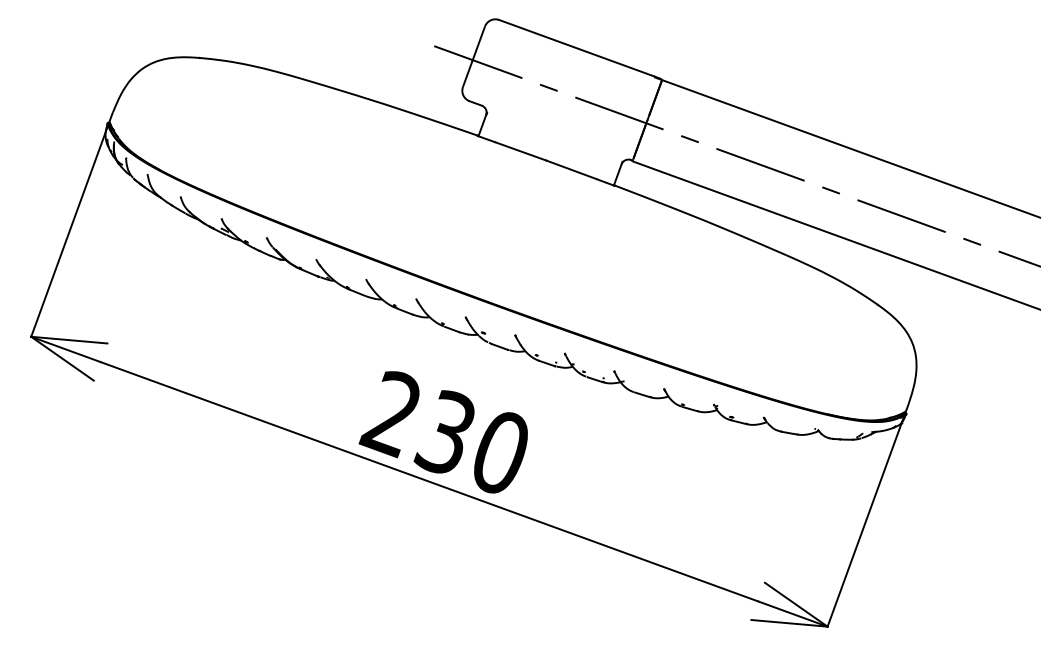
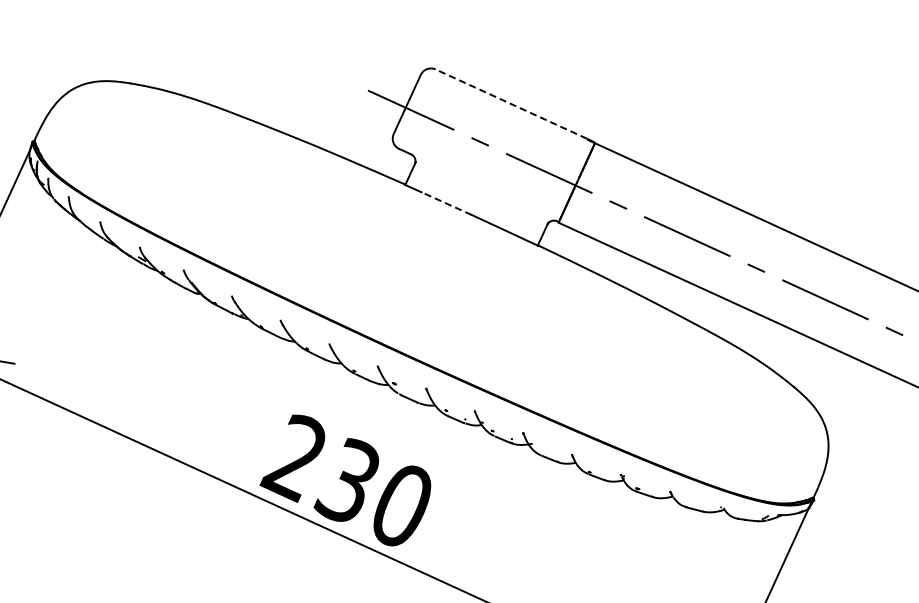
line: (576, 47) -> (511, 103), solid -> dashed
line: (521, 151) -> (447, 203), solid -> dashed

